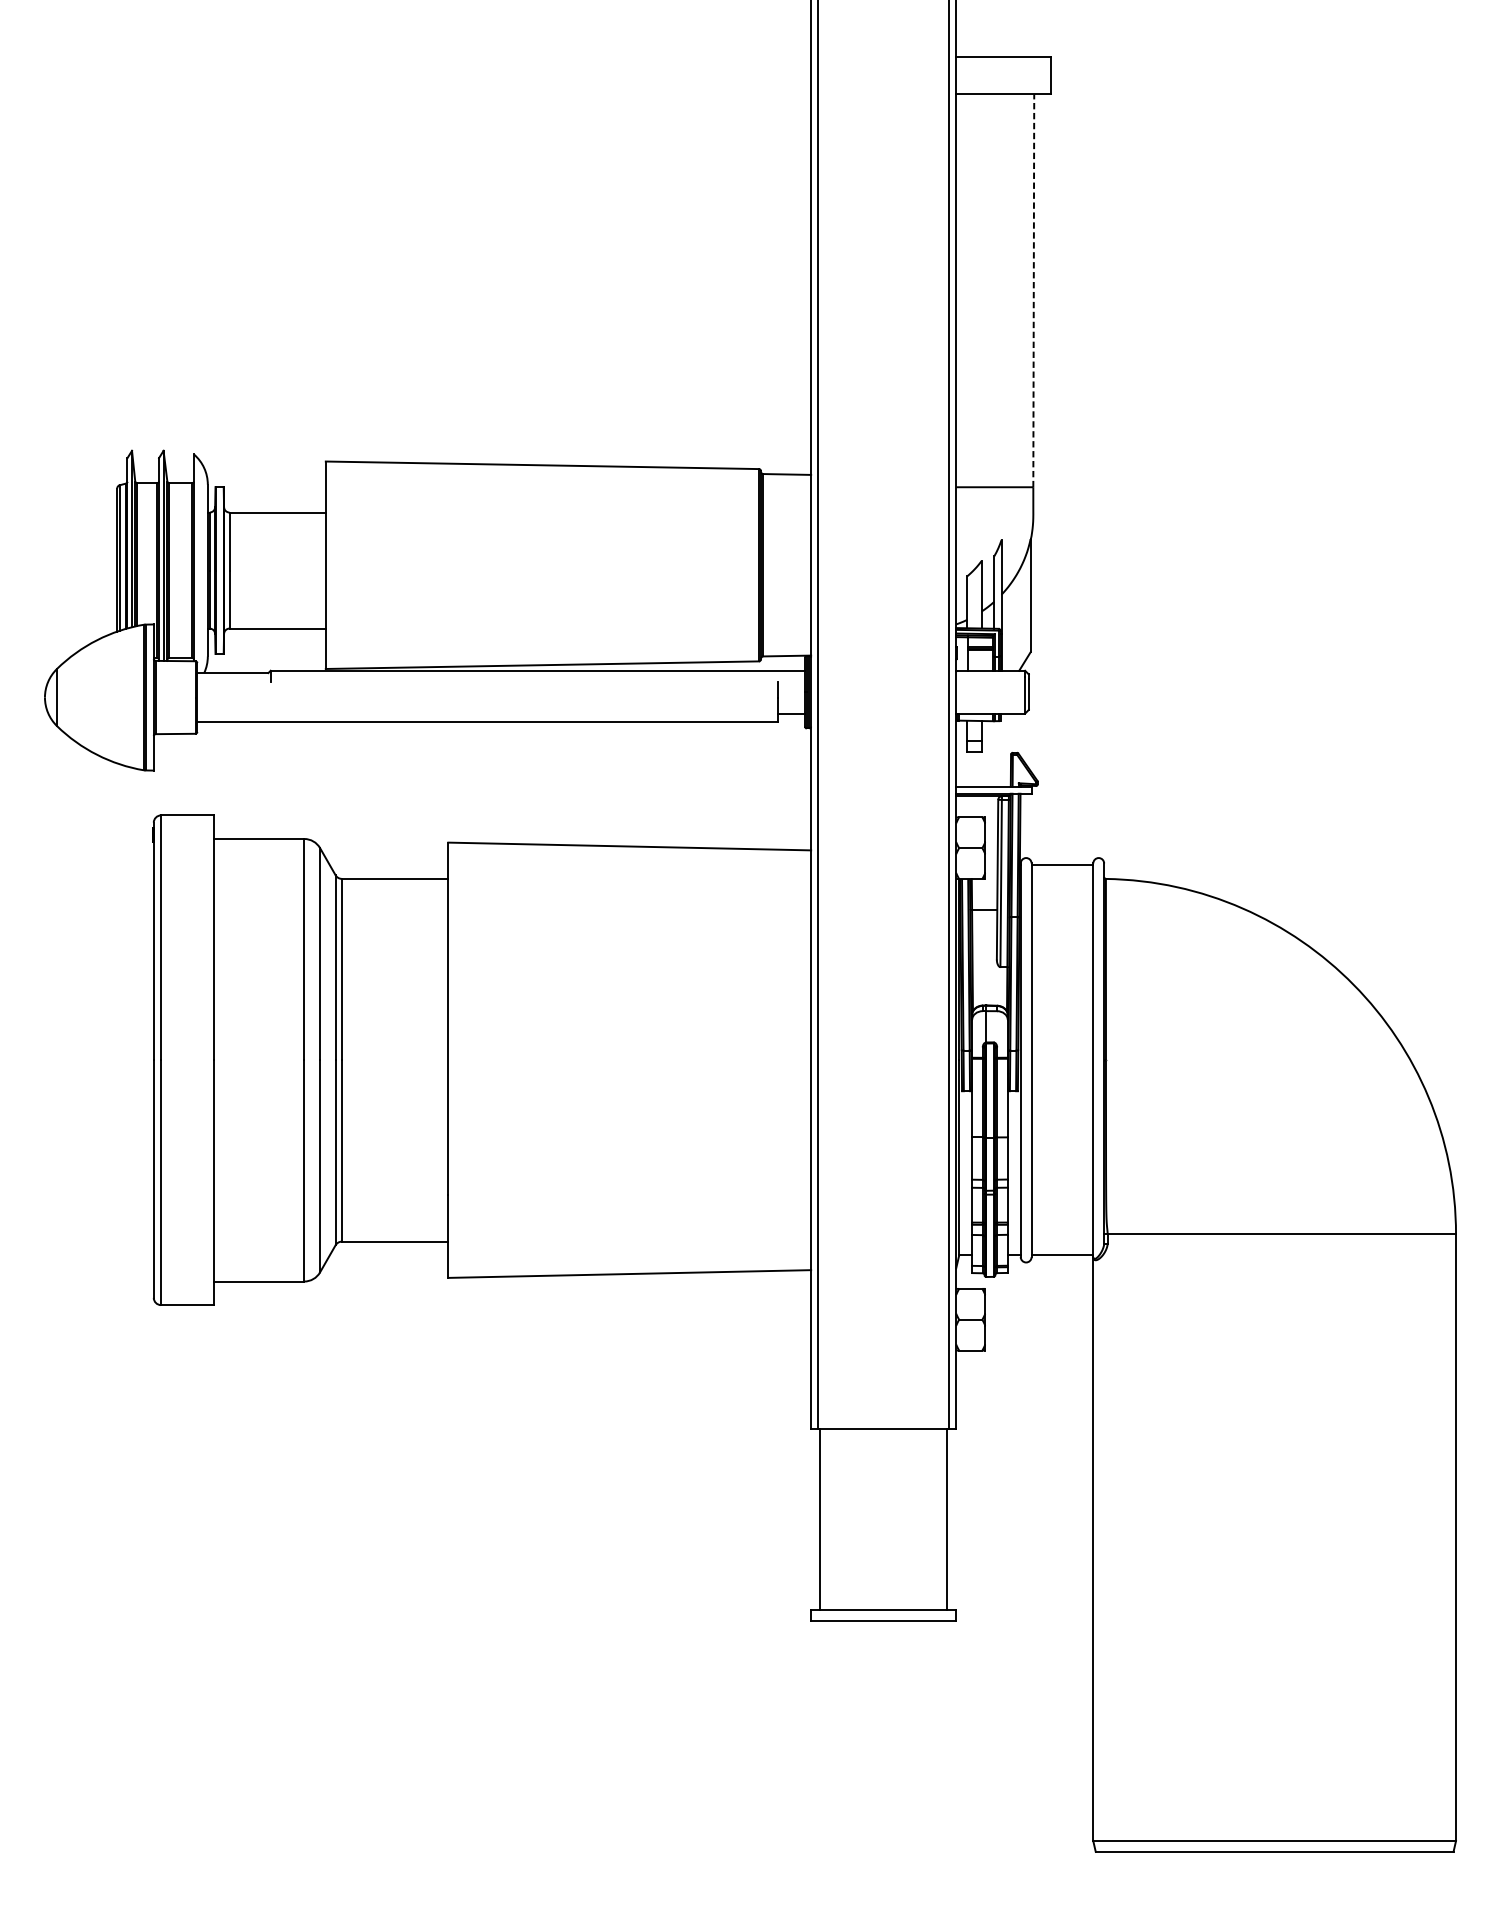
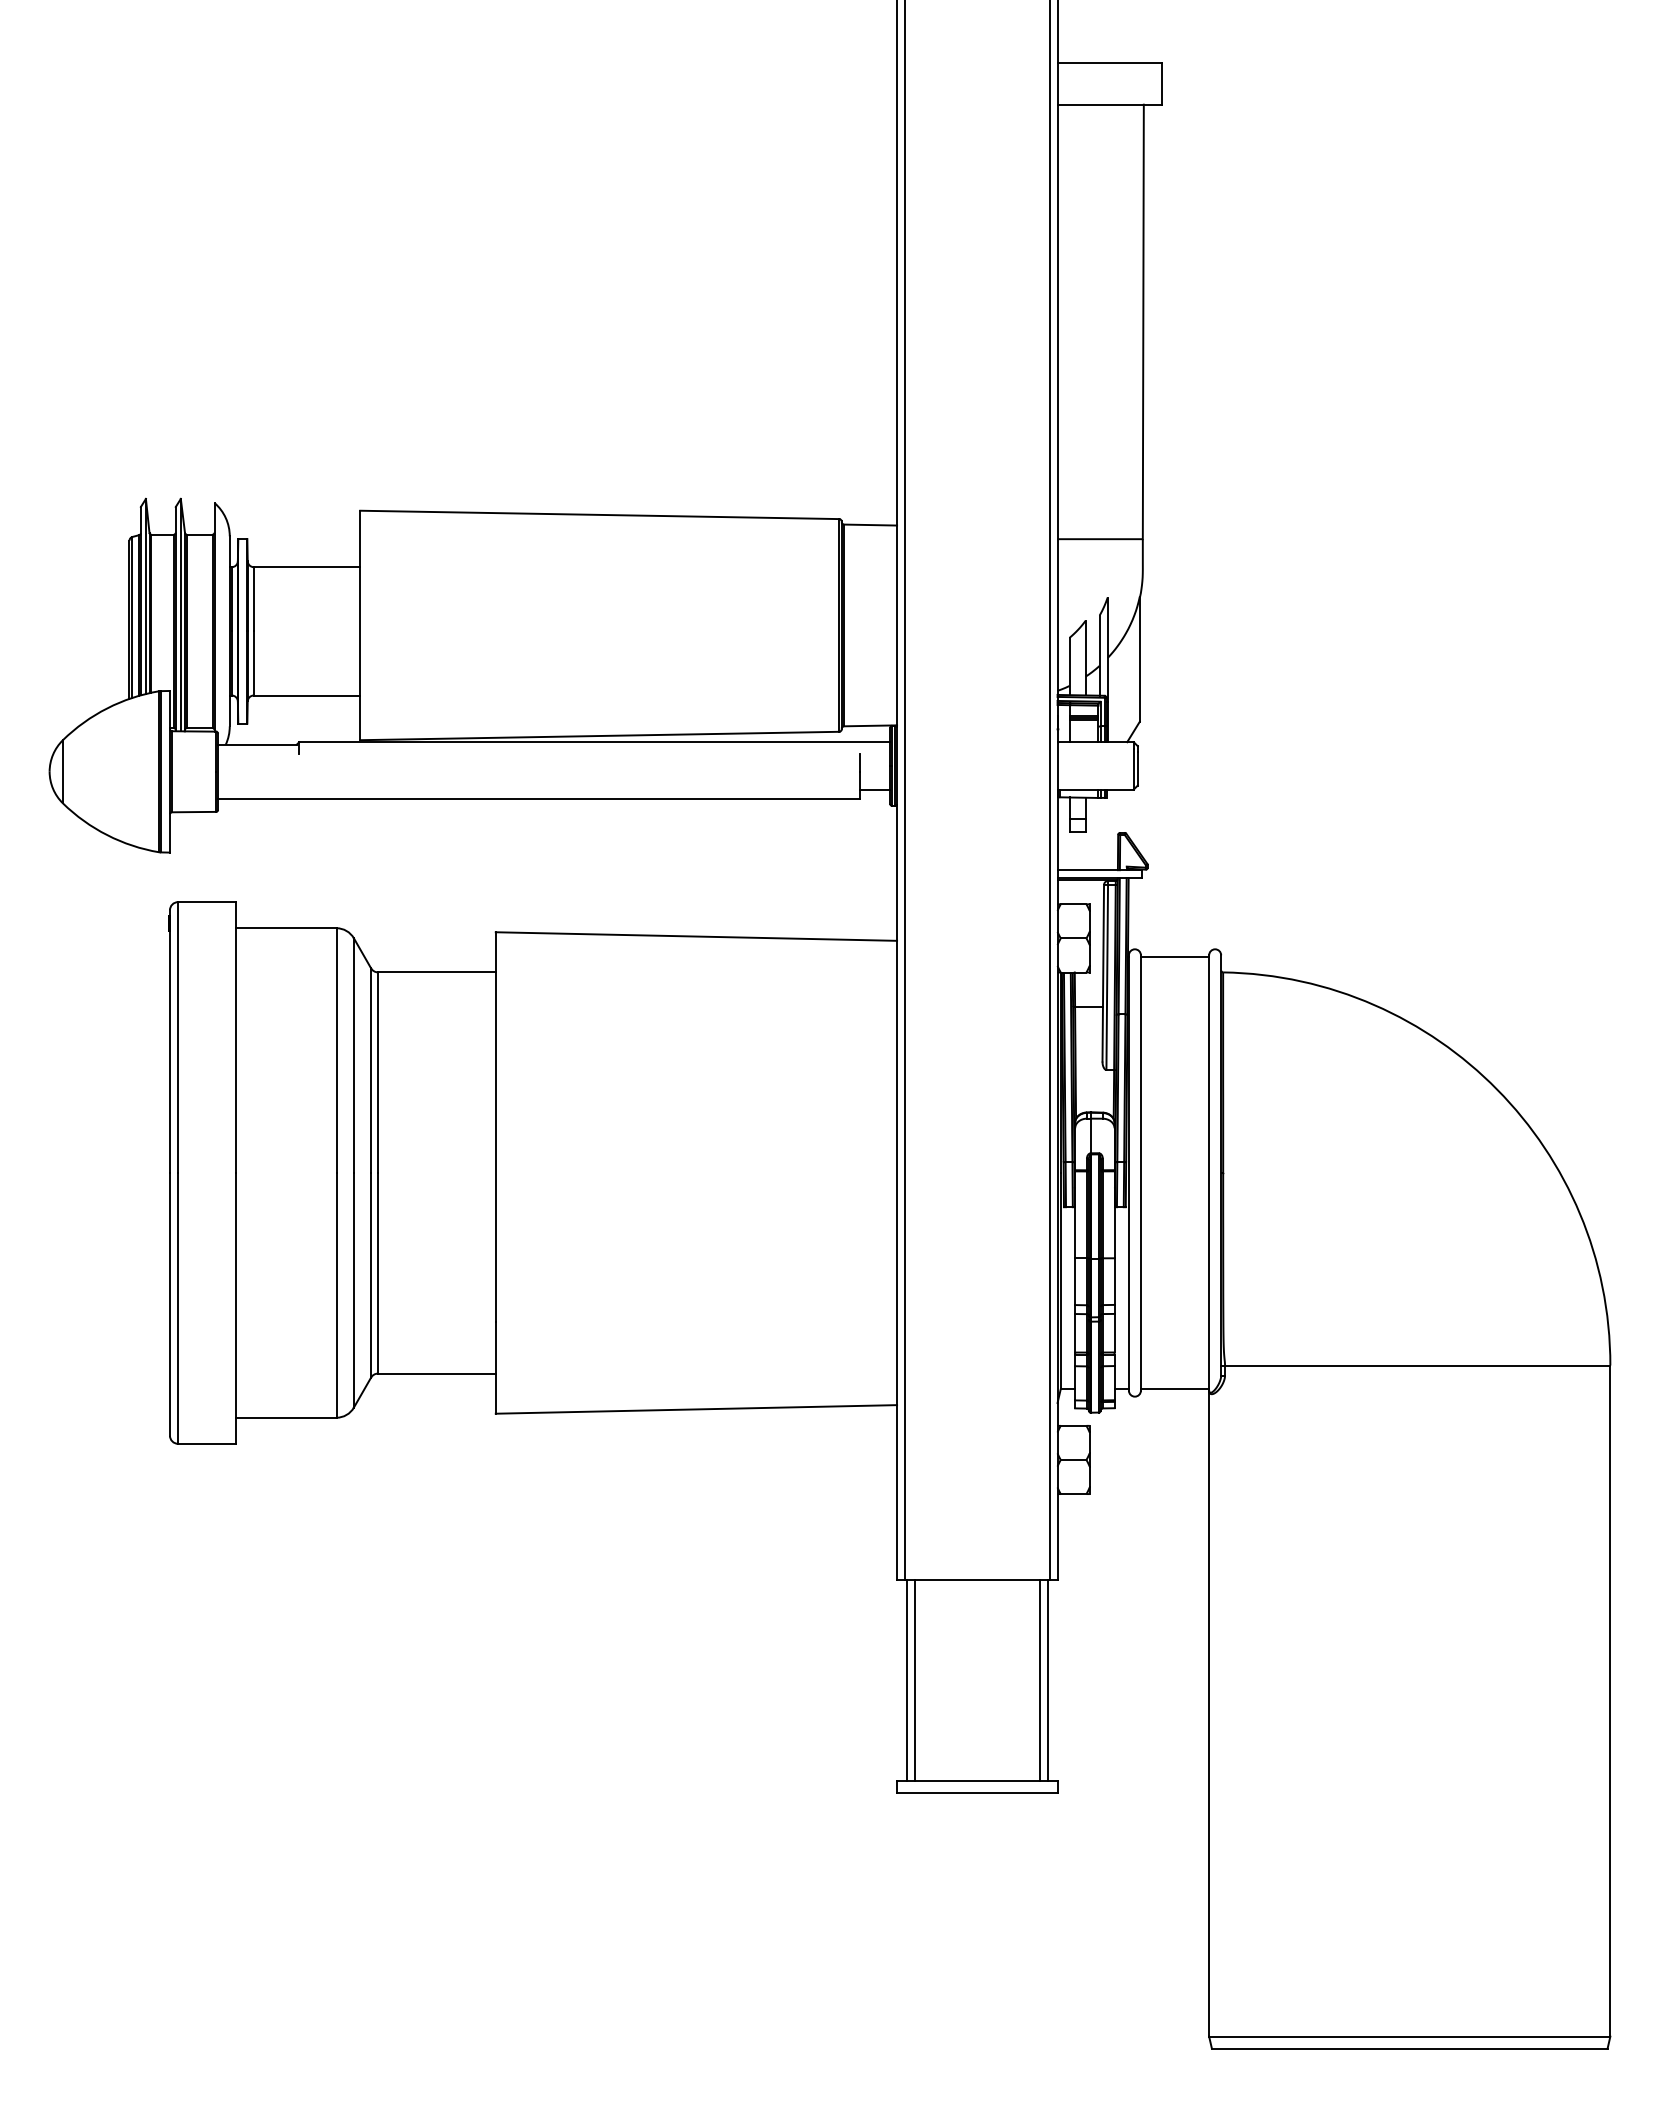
line: (1033, 290) -> (1143, 321), dashed -> solid
line: (827, 1519) -> (915, 1680), added
line: (939, 1519) -> (1039, 1680), added

